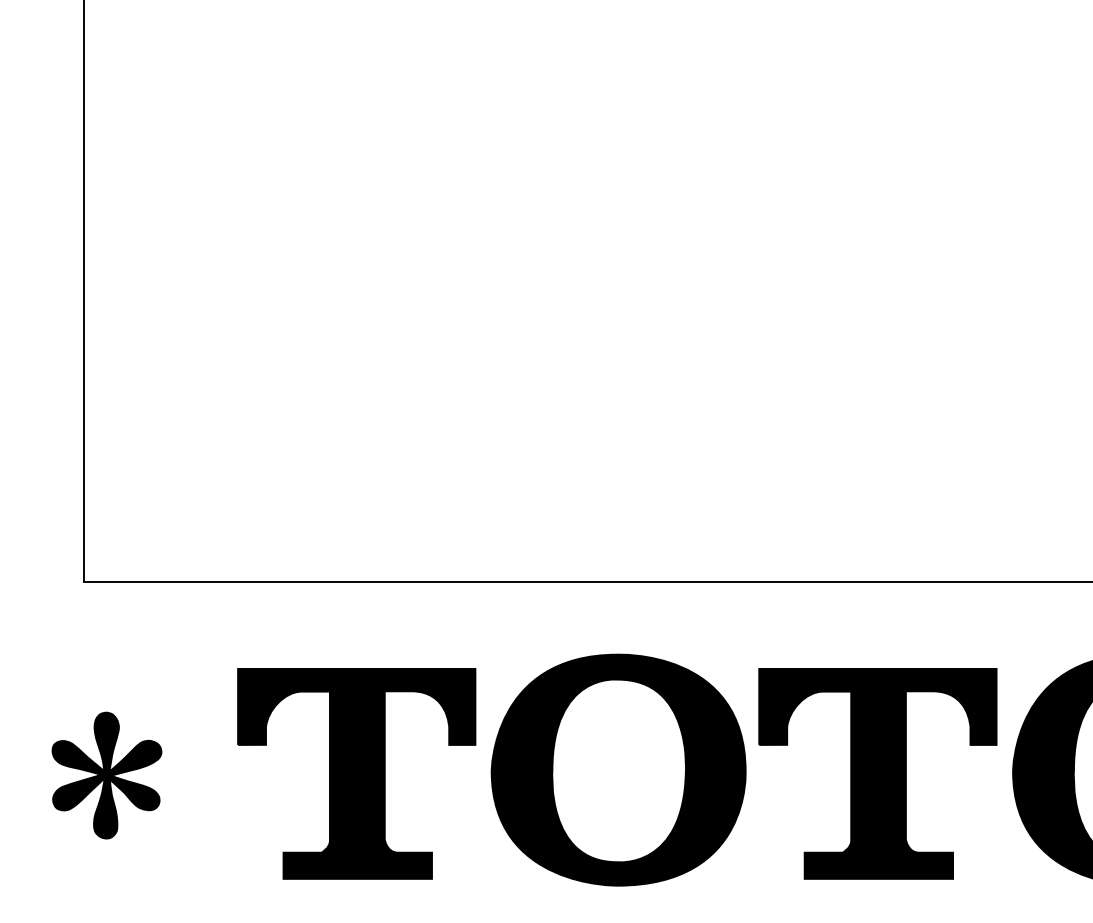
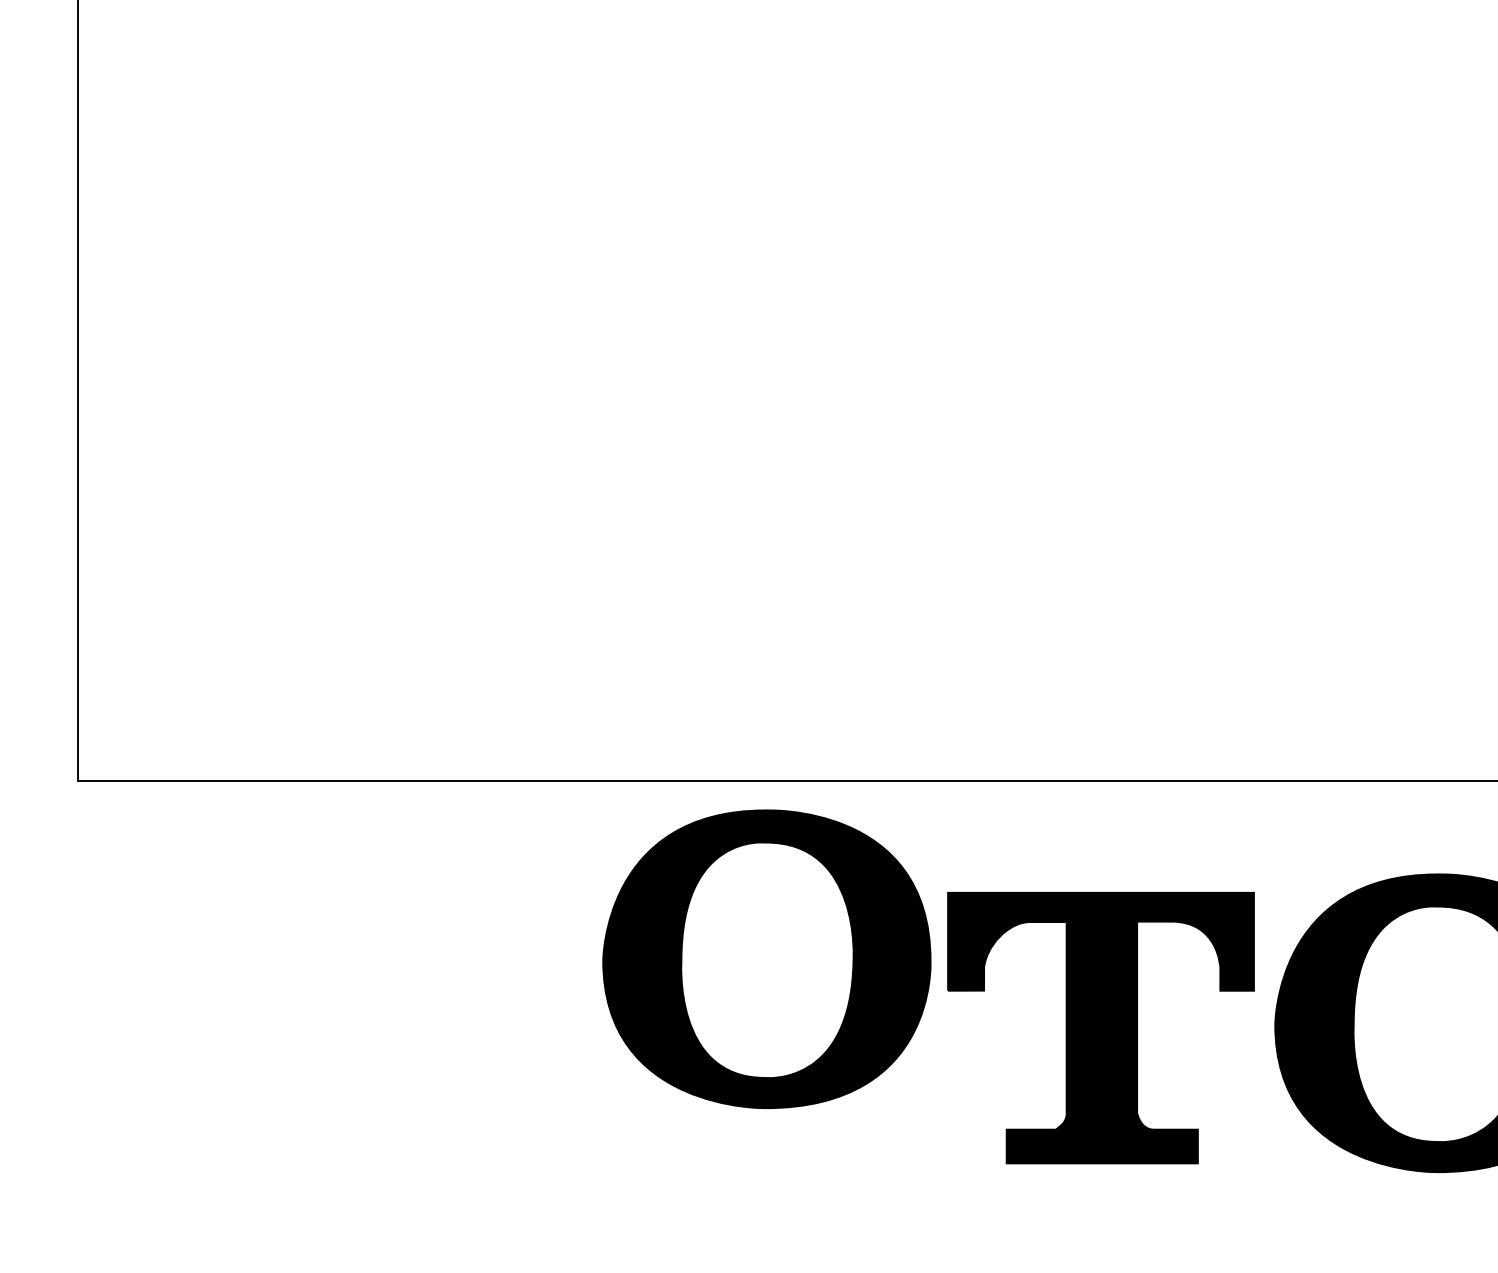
part: (618, 770) -> (766, 959), moved
part: (356, 774) -> (429, 1028), removed
part: (107, 775) -> (107, 1030), removed

